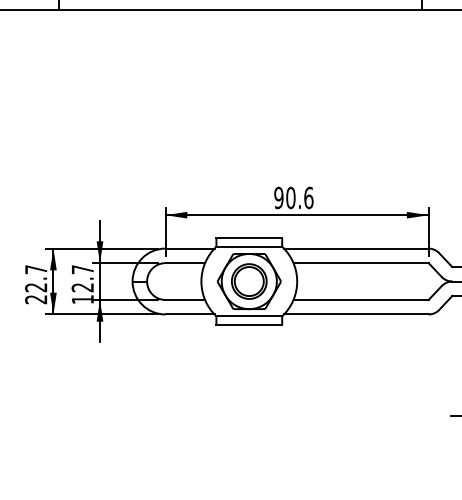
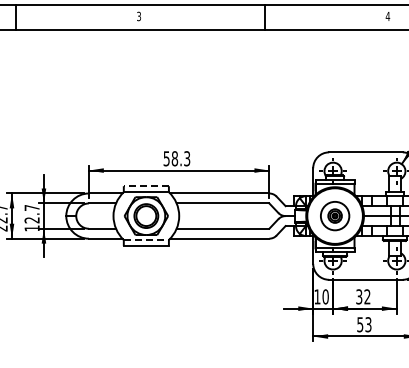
text: (293, 197) -> (176, 158), 90.6 -> 58.3
line: (249, 238) -> (146, 186), solid -> dashed
line: (249, 315) -> (146, 239), solid -> dashed

